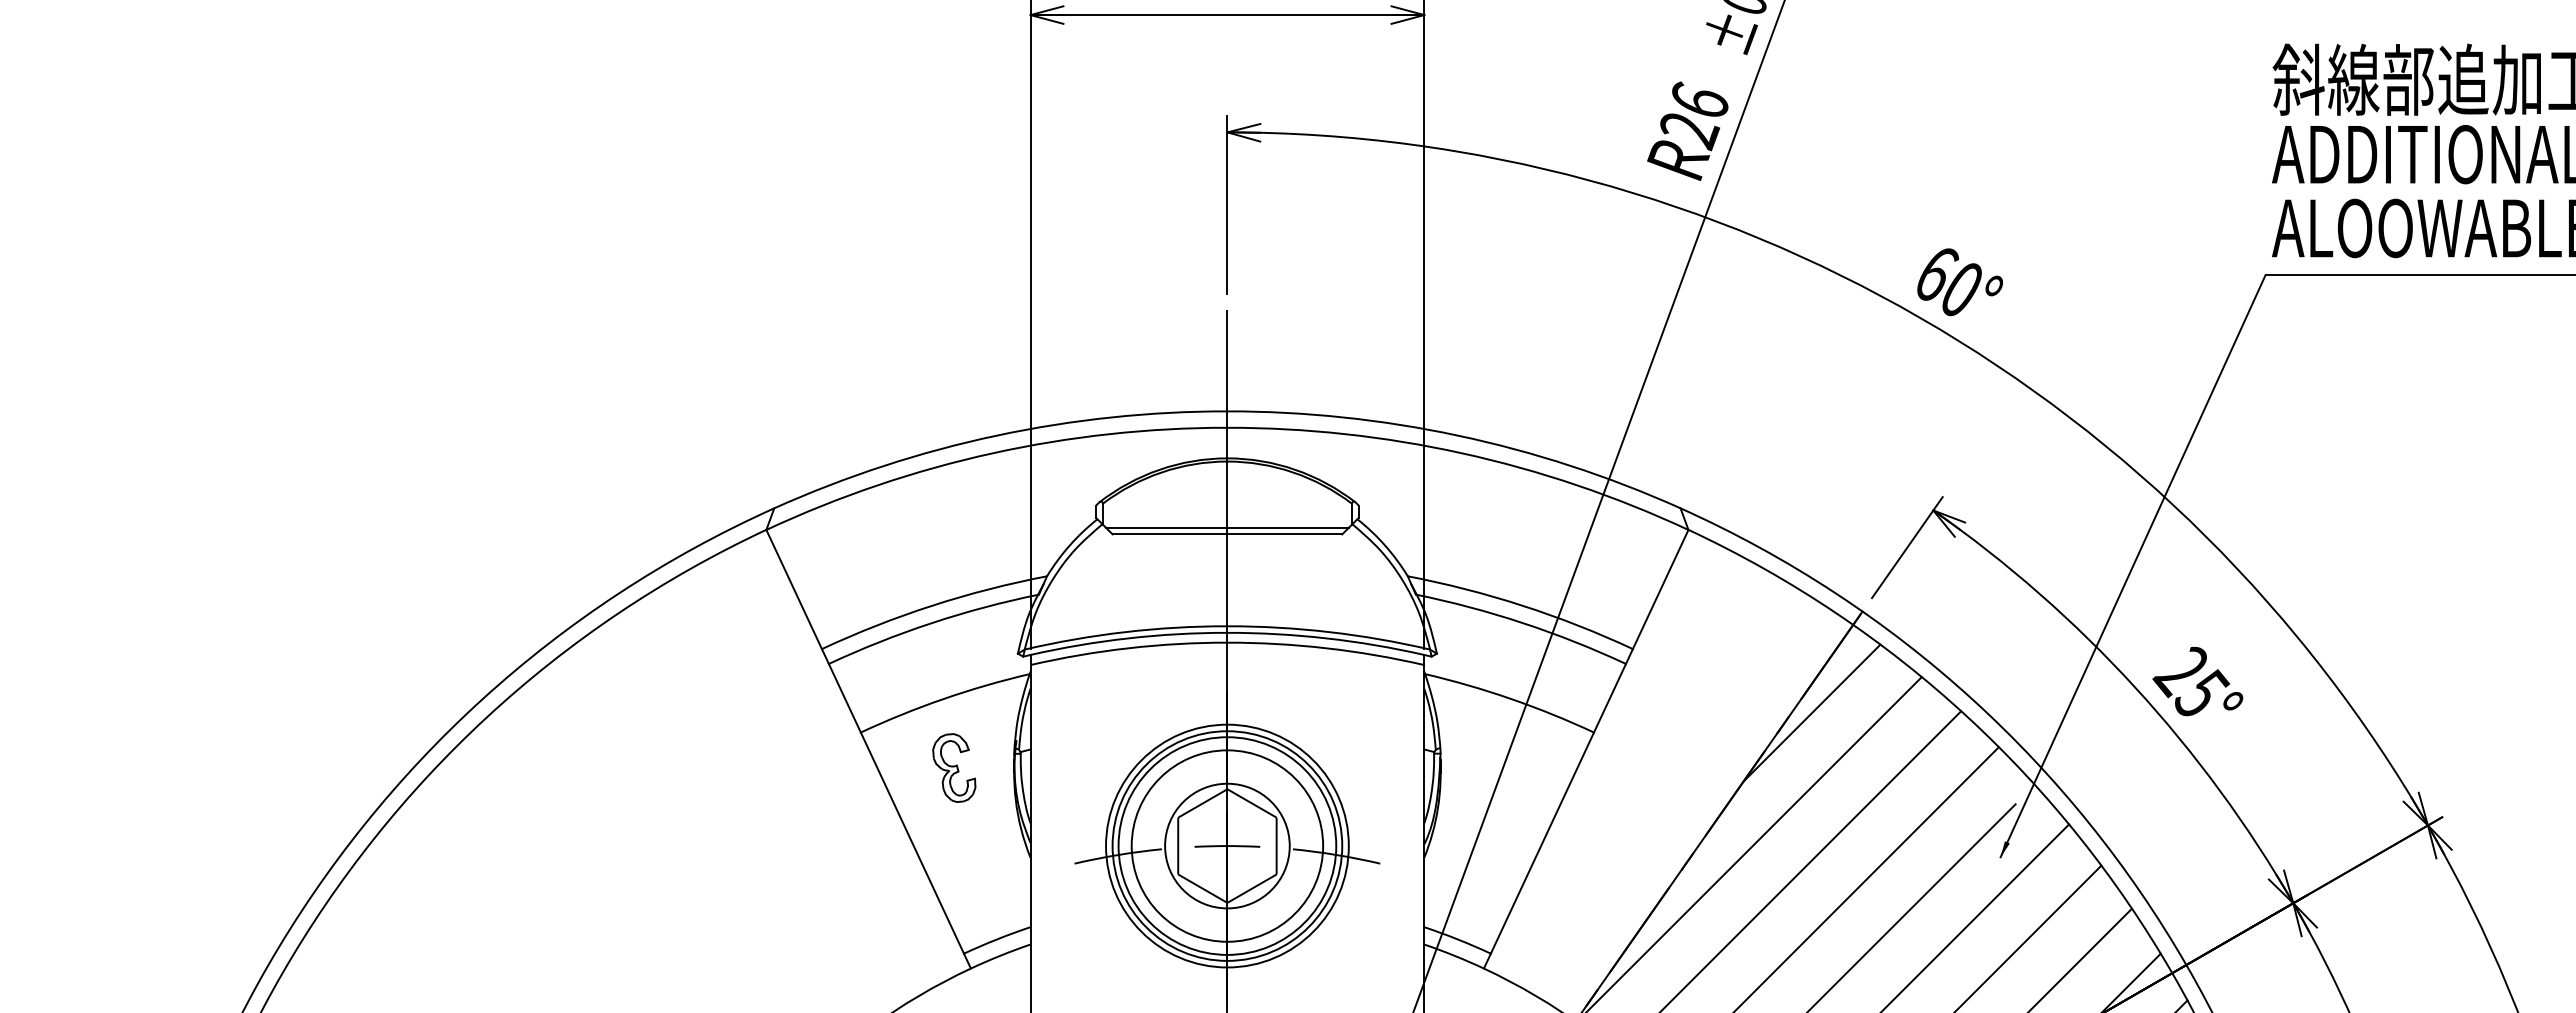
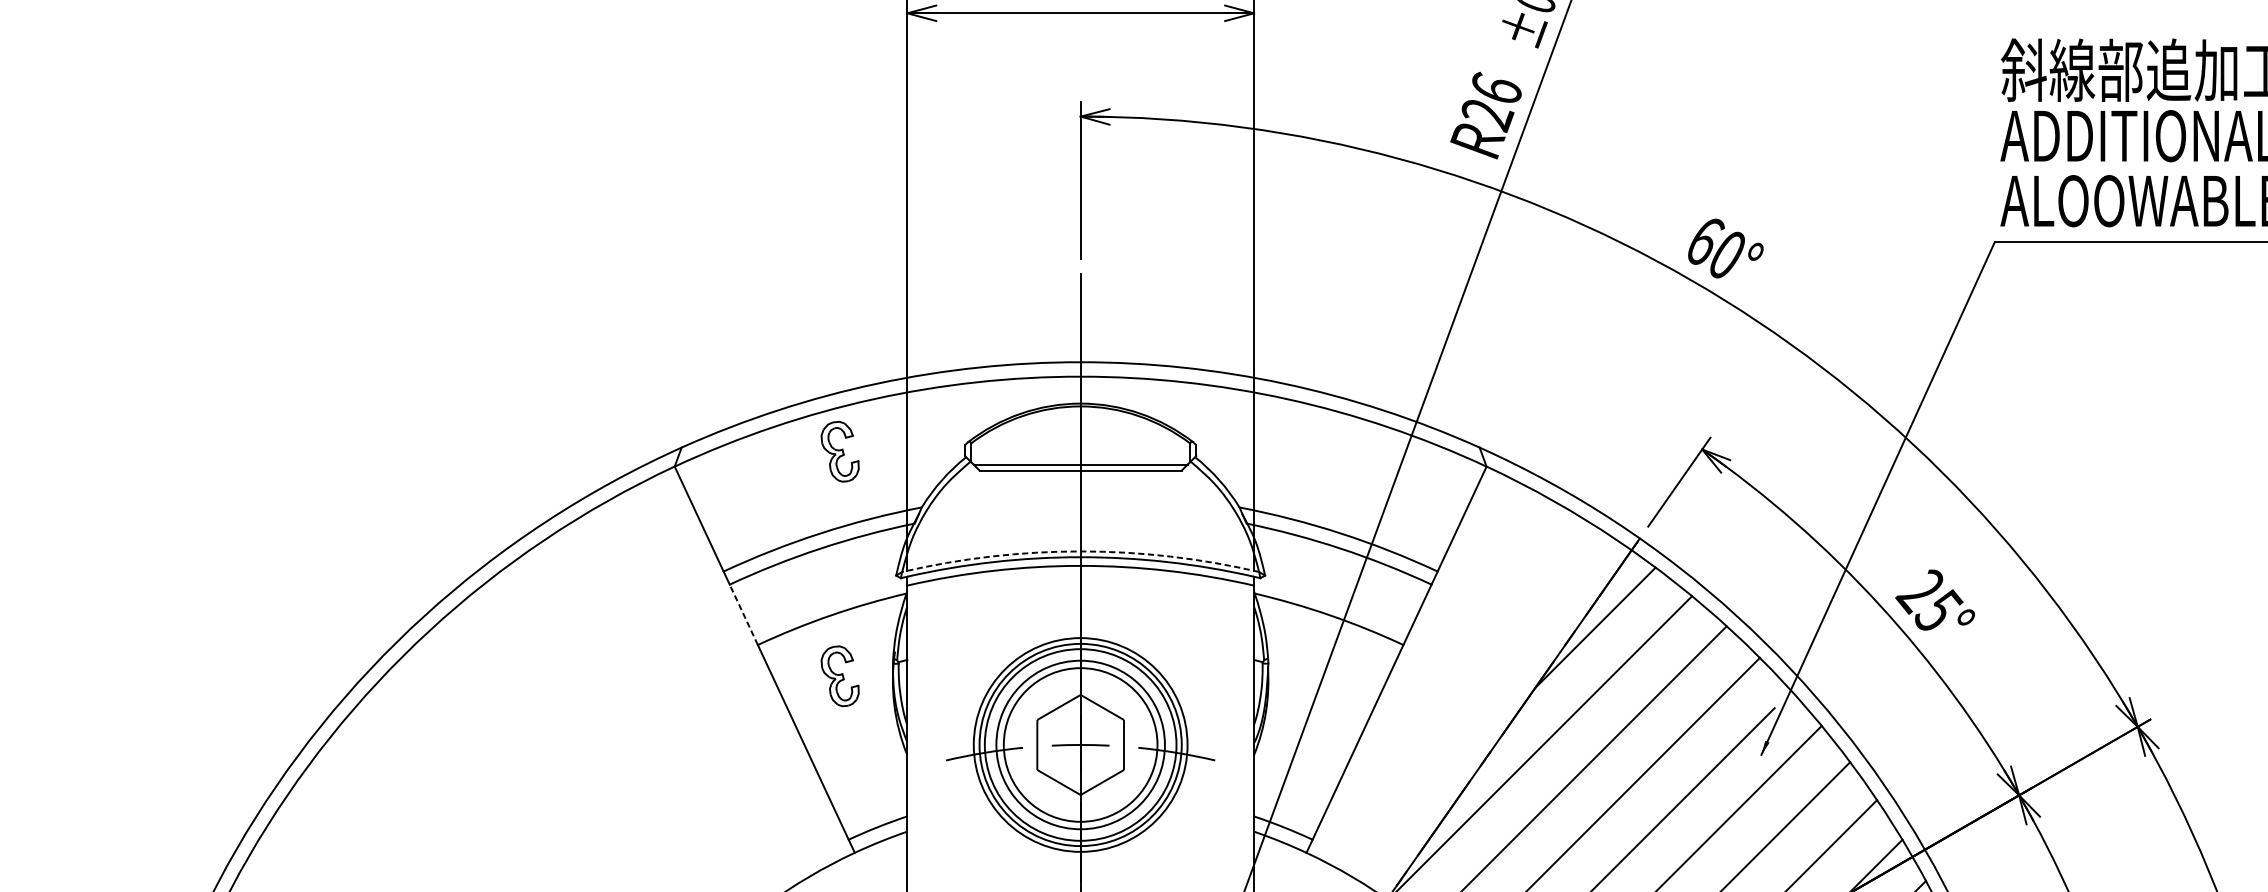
part: (954, 512) -> (840, 451), added
arc: (1227, 626) -> (1080, 551), solid -> dashed
line: (844, 698) -> (743, 615), solid -> dashed
circle: (1227, 845) -> (1080, 744), size x1.4

